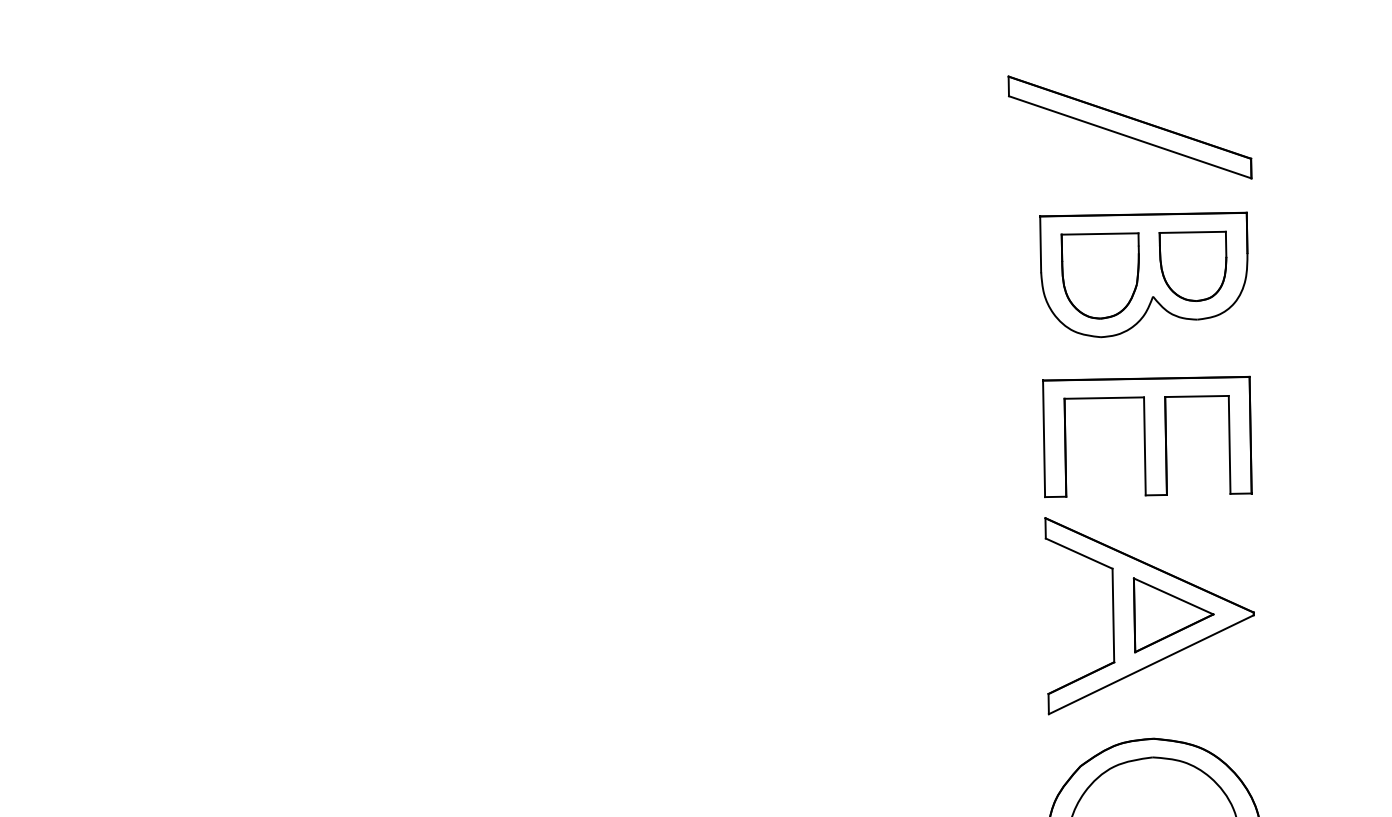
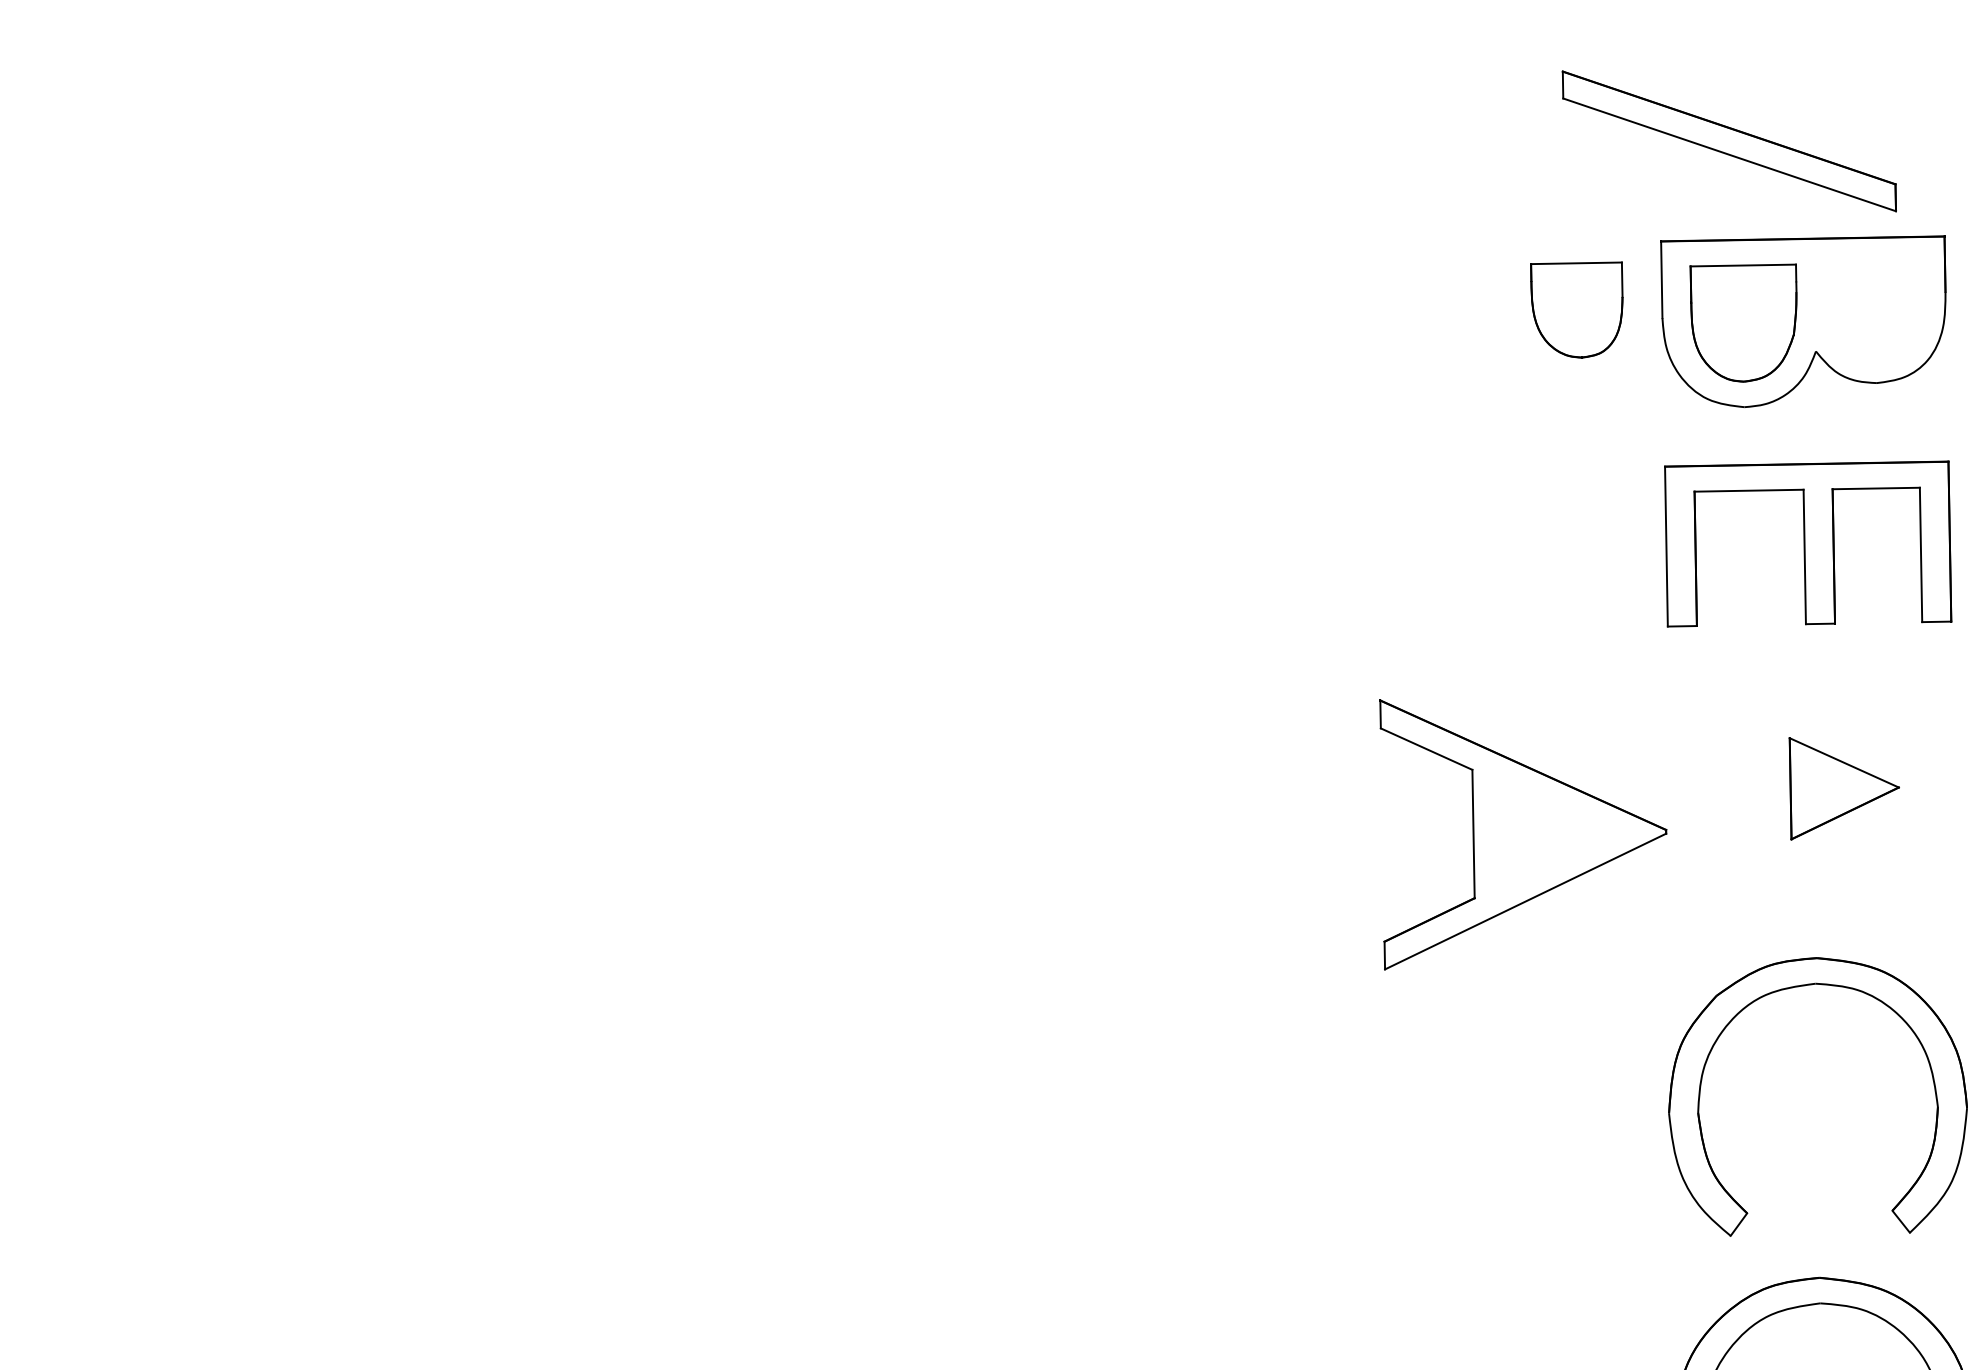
part: (1129, 127) -> (1728, 141), moved
part: (1192, 266) -> (1576, 309), moved
part: (1149, 615) -> (1523, 834), moved

